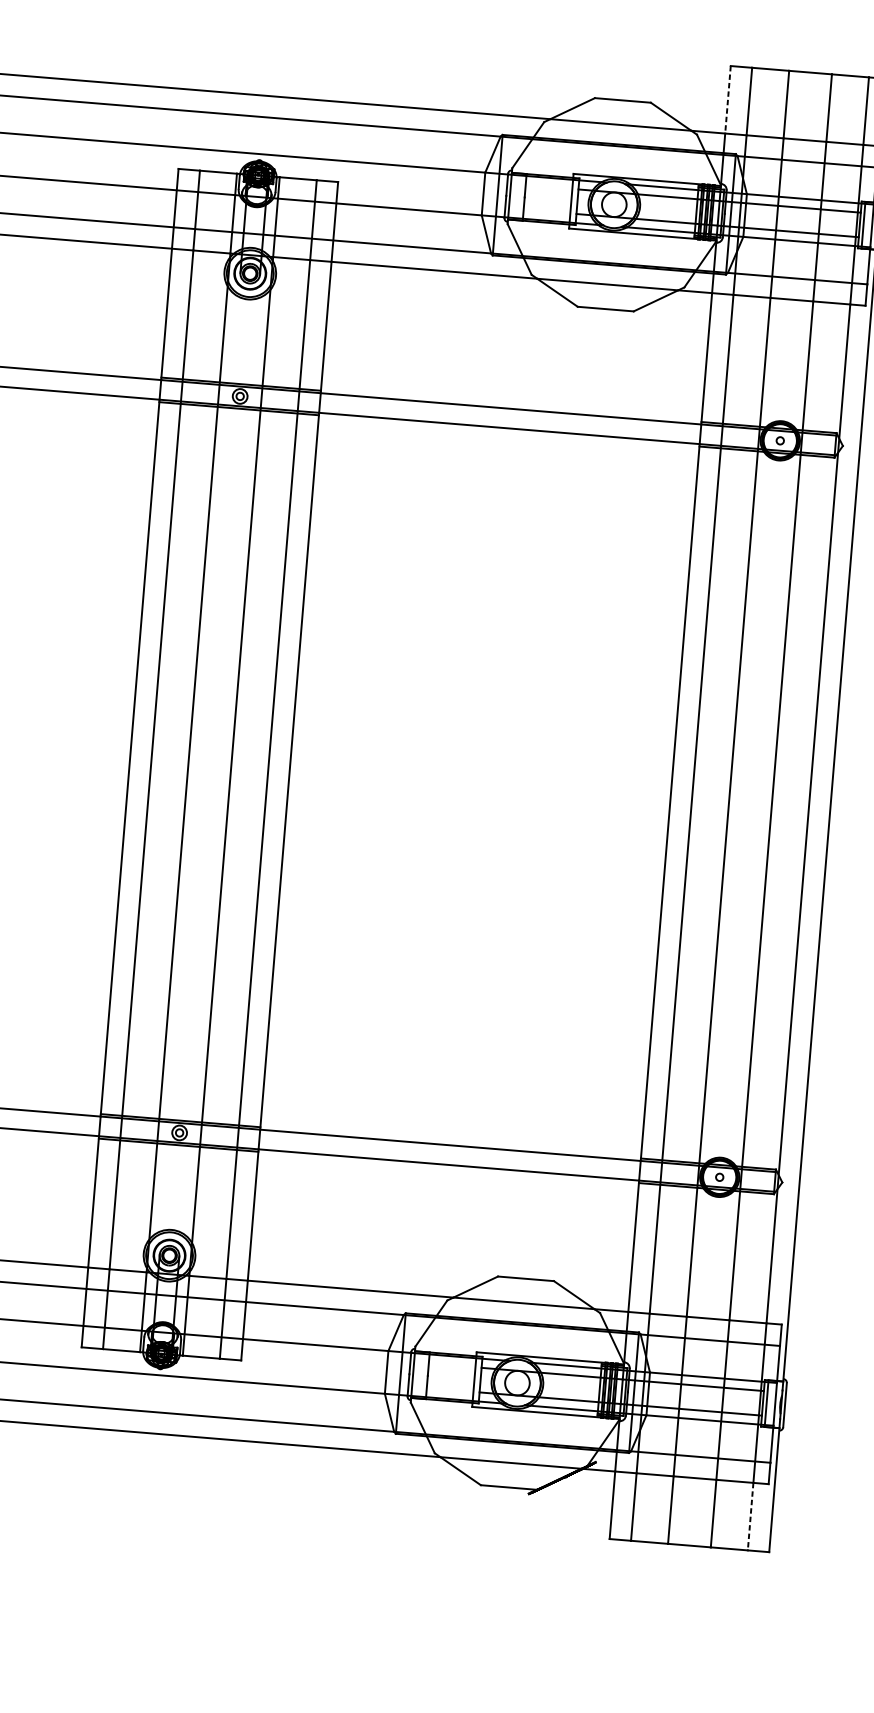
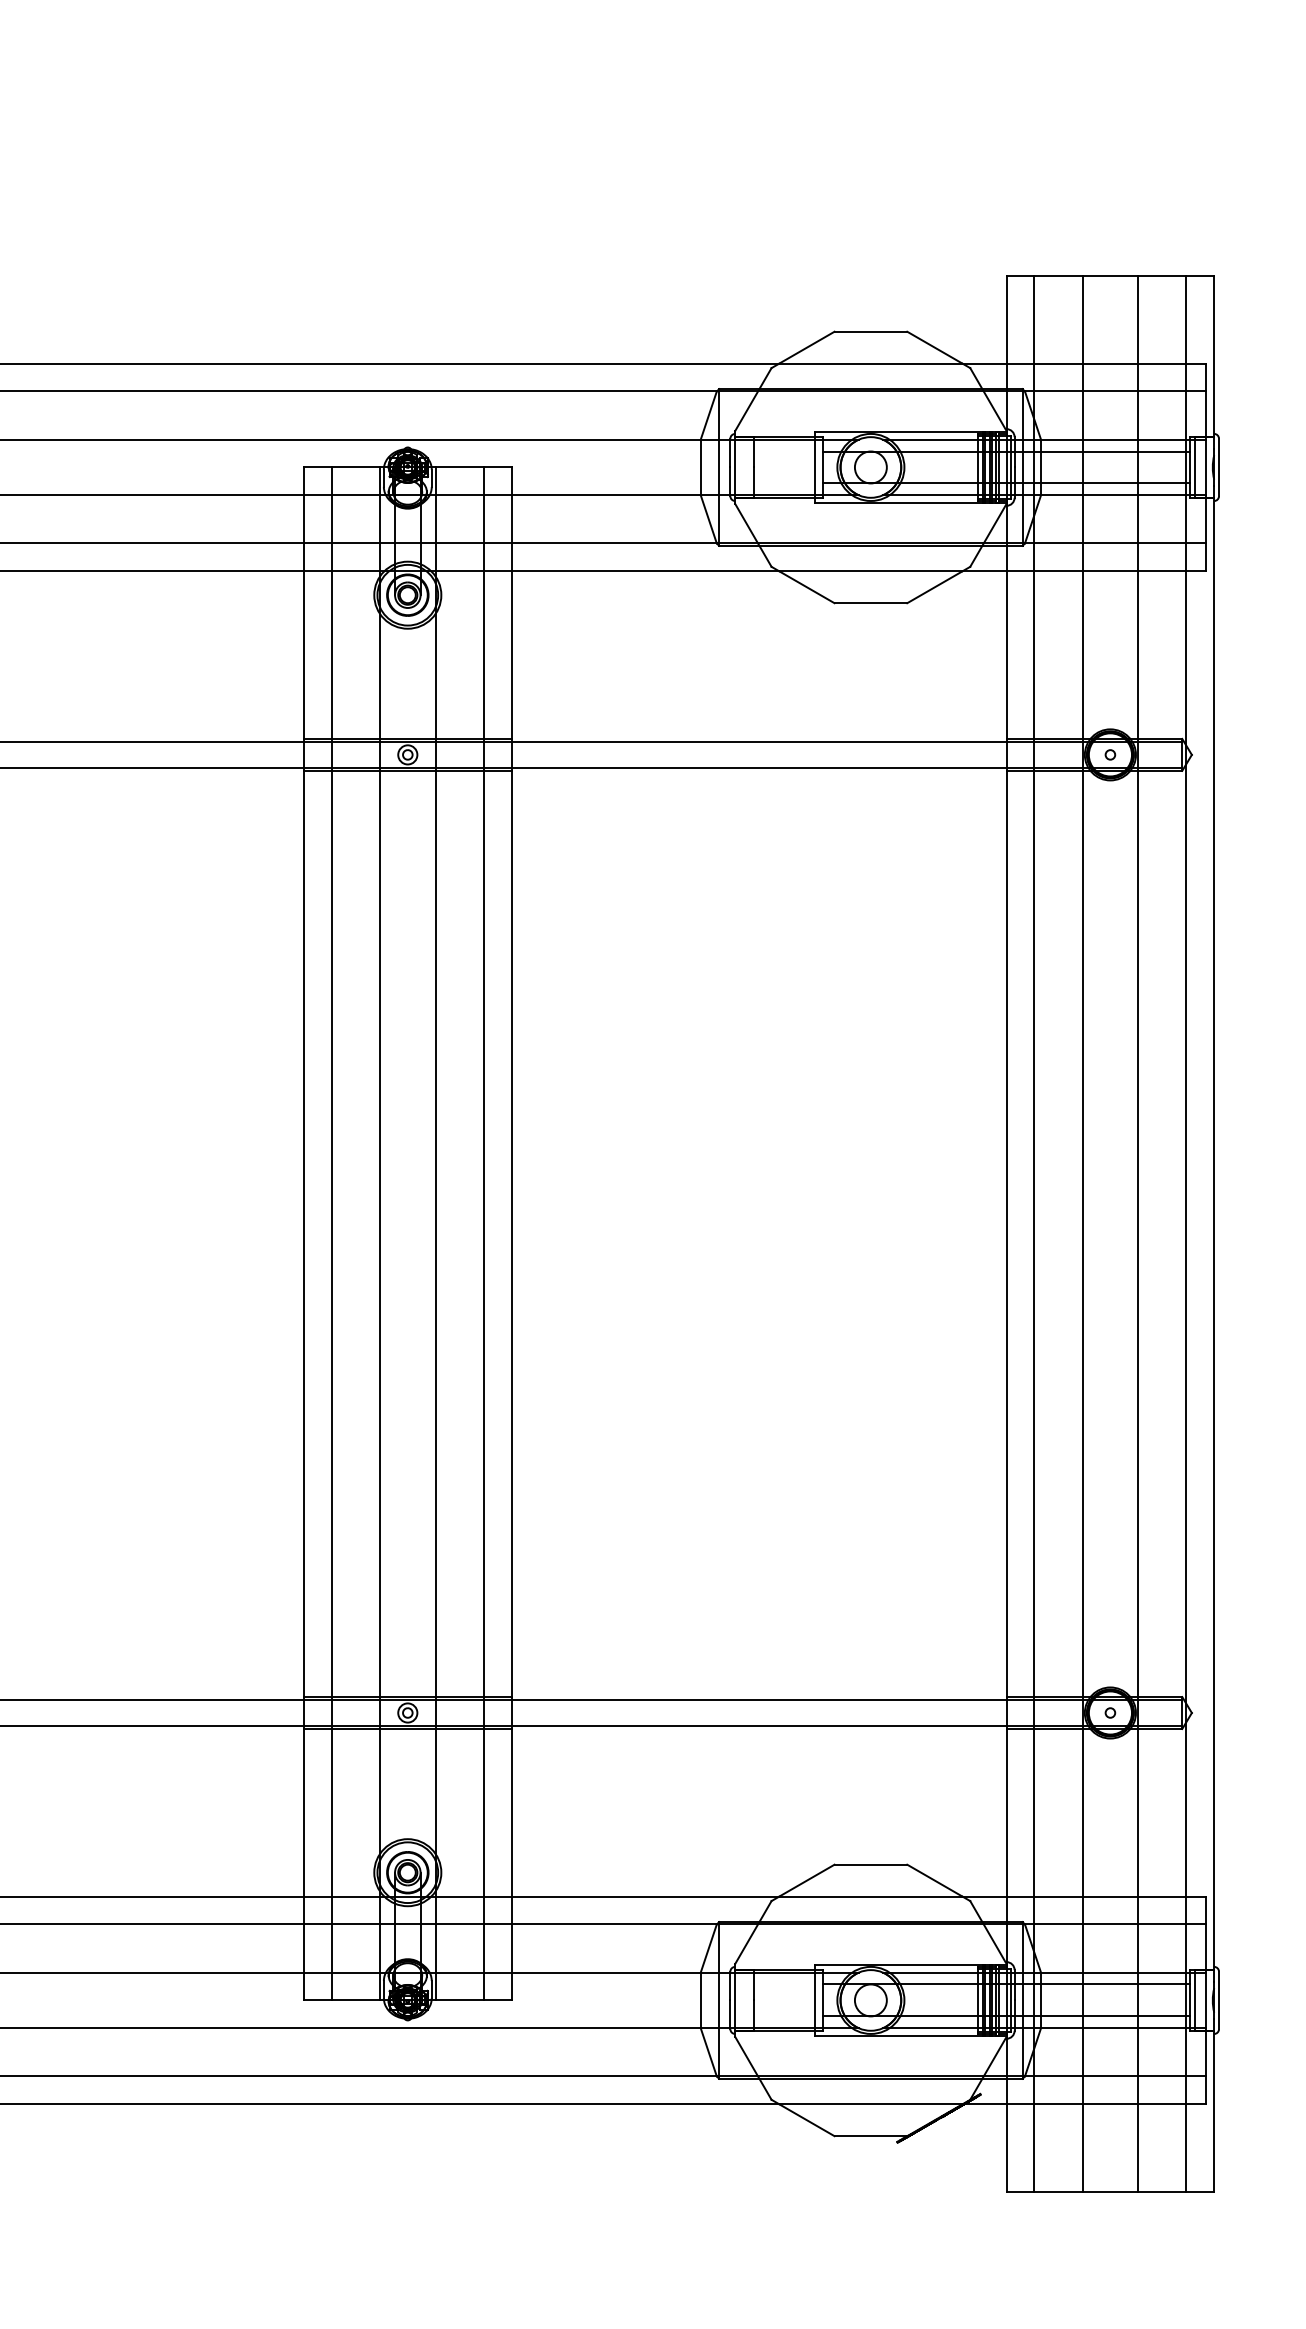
line: (727, 99) -> (1006, 319), dashed -> solid
line: (750, 1516) -> (1186, 2148), dashed -> solid

